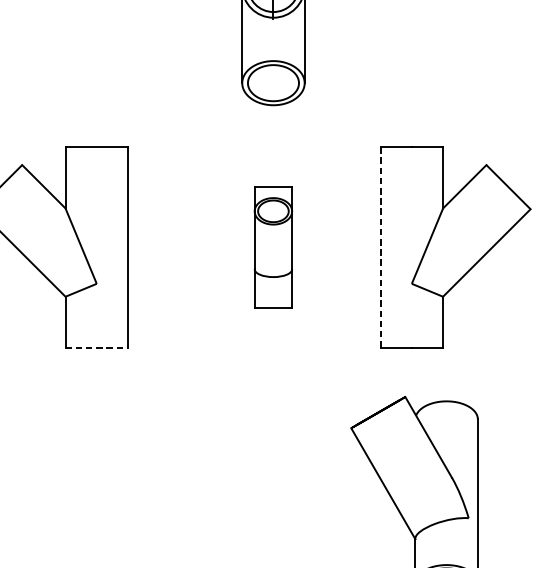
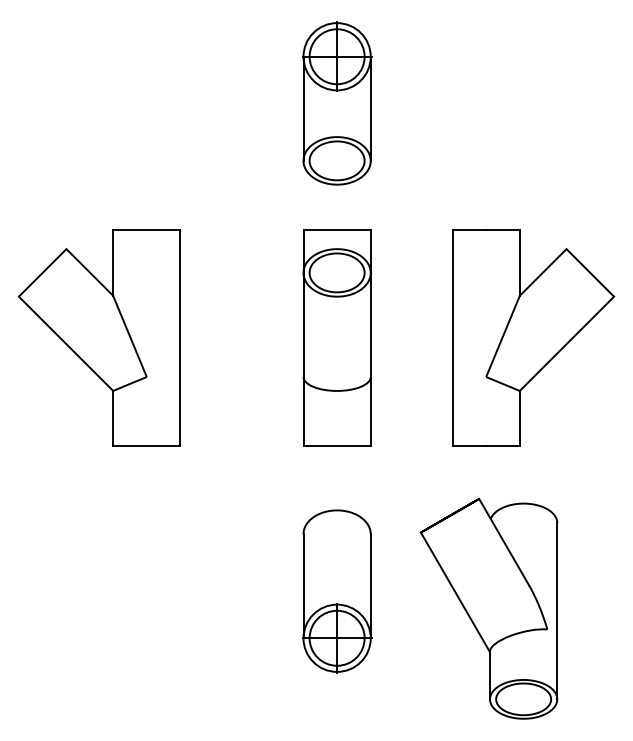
part: (272, 247) -> (336, 337), size x1.67
line: (380, 247) -> (452, 337), dashed -> solid
line: (96, 347) -> (146, 445), dashed -> solid
part: (273, 482) -> (337, 591), added

